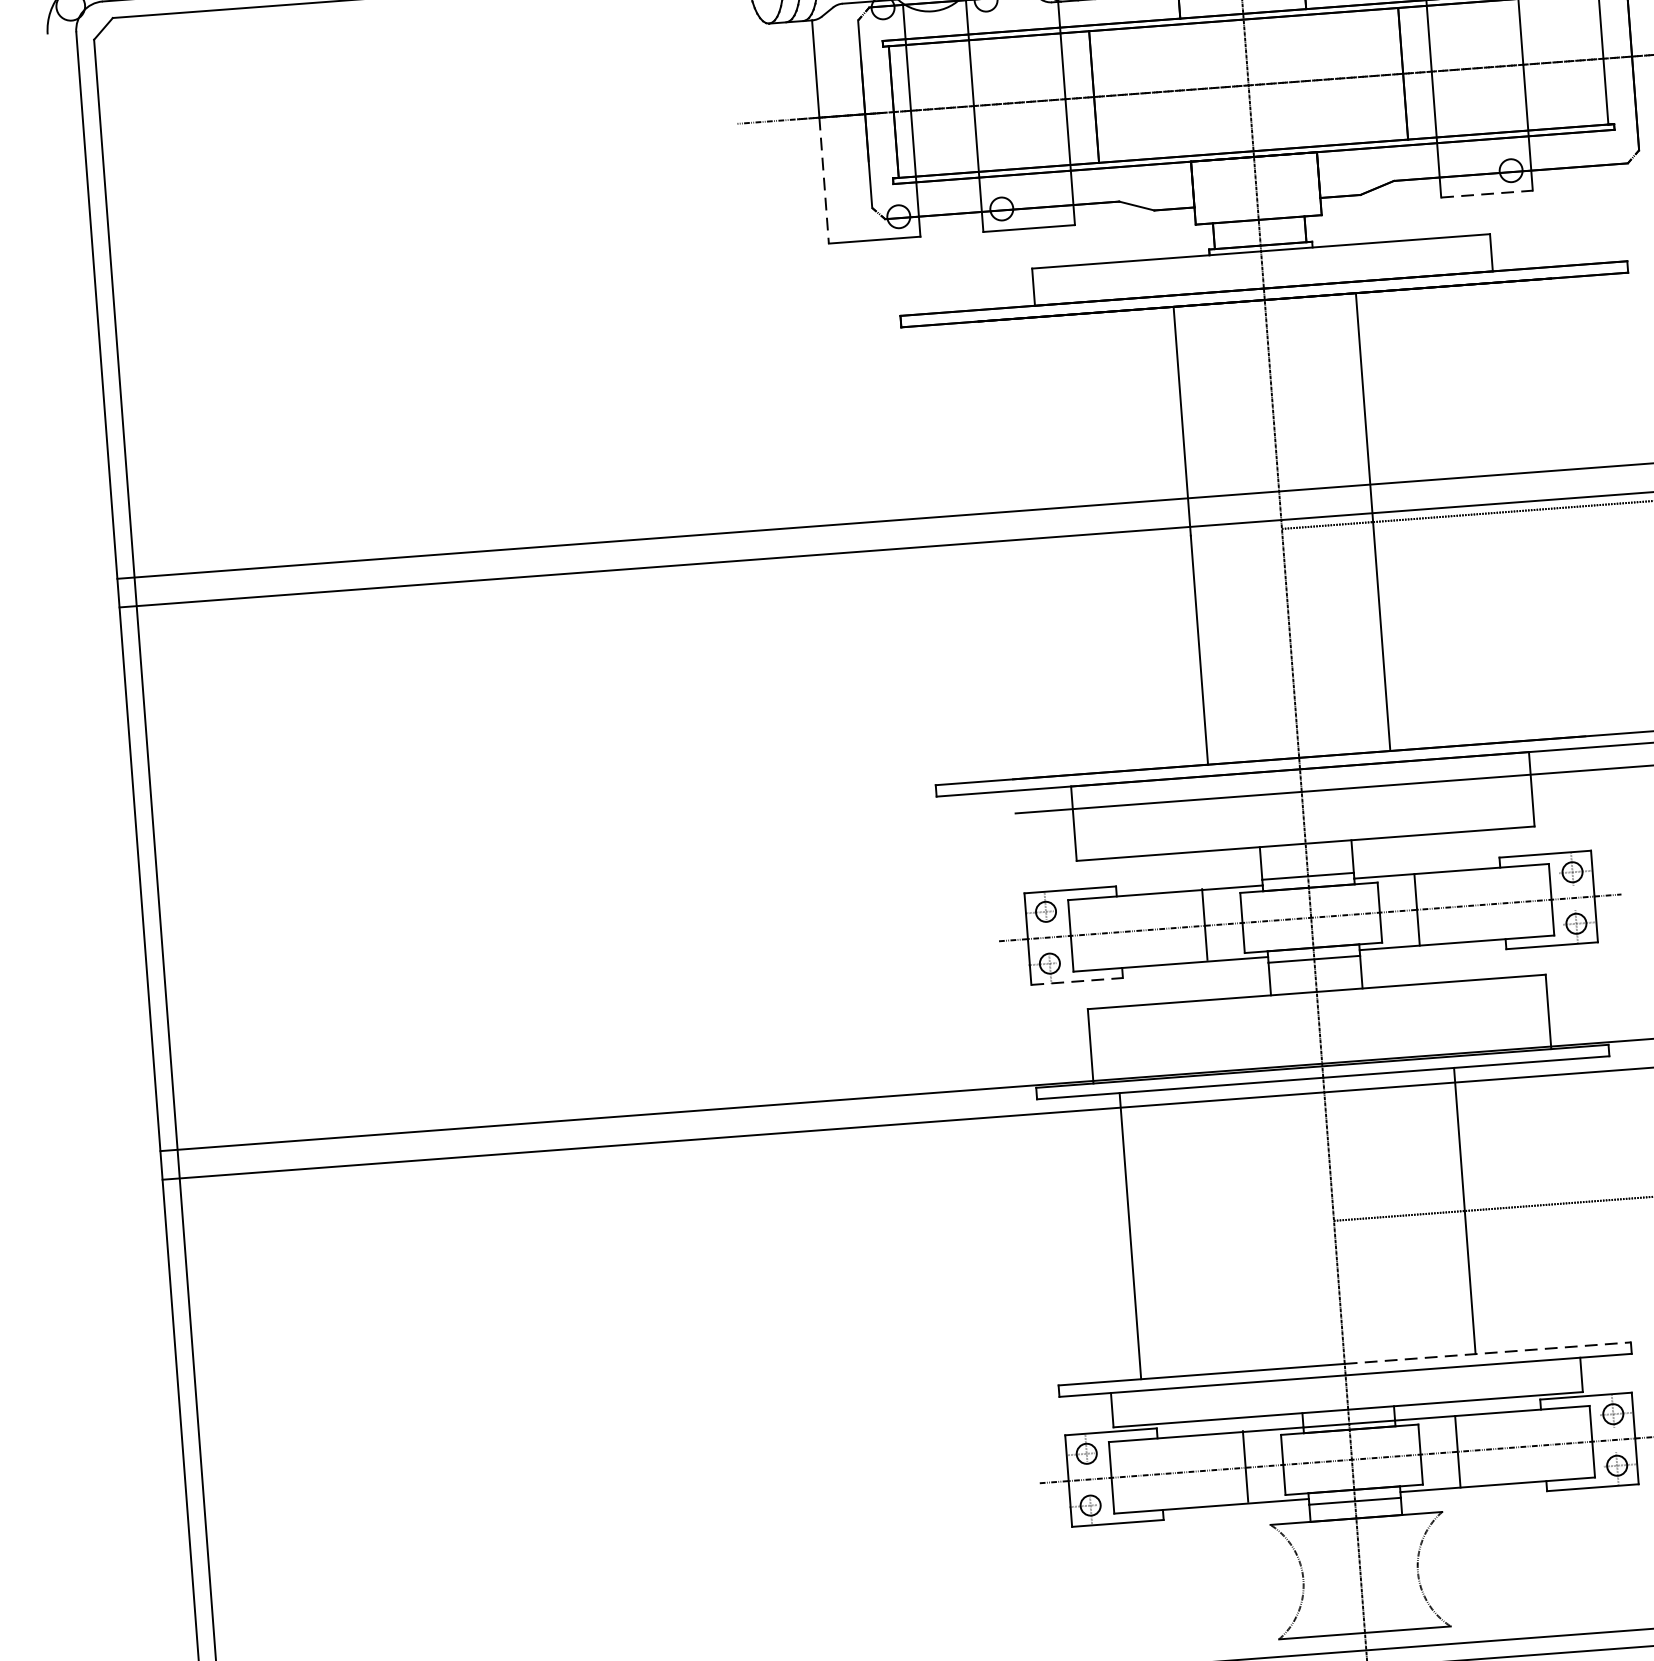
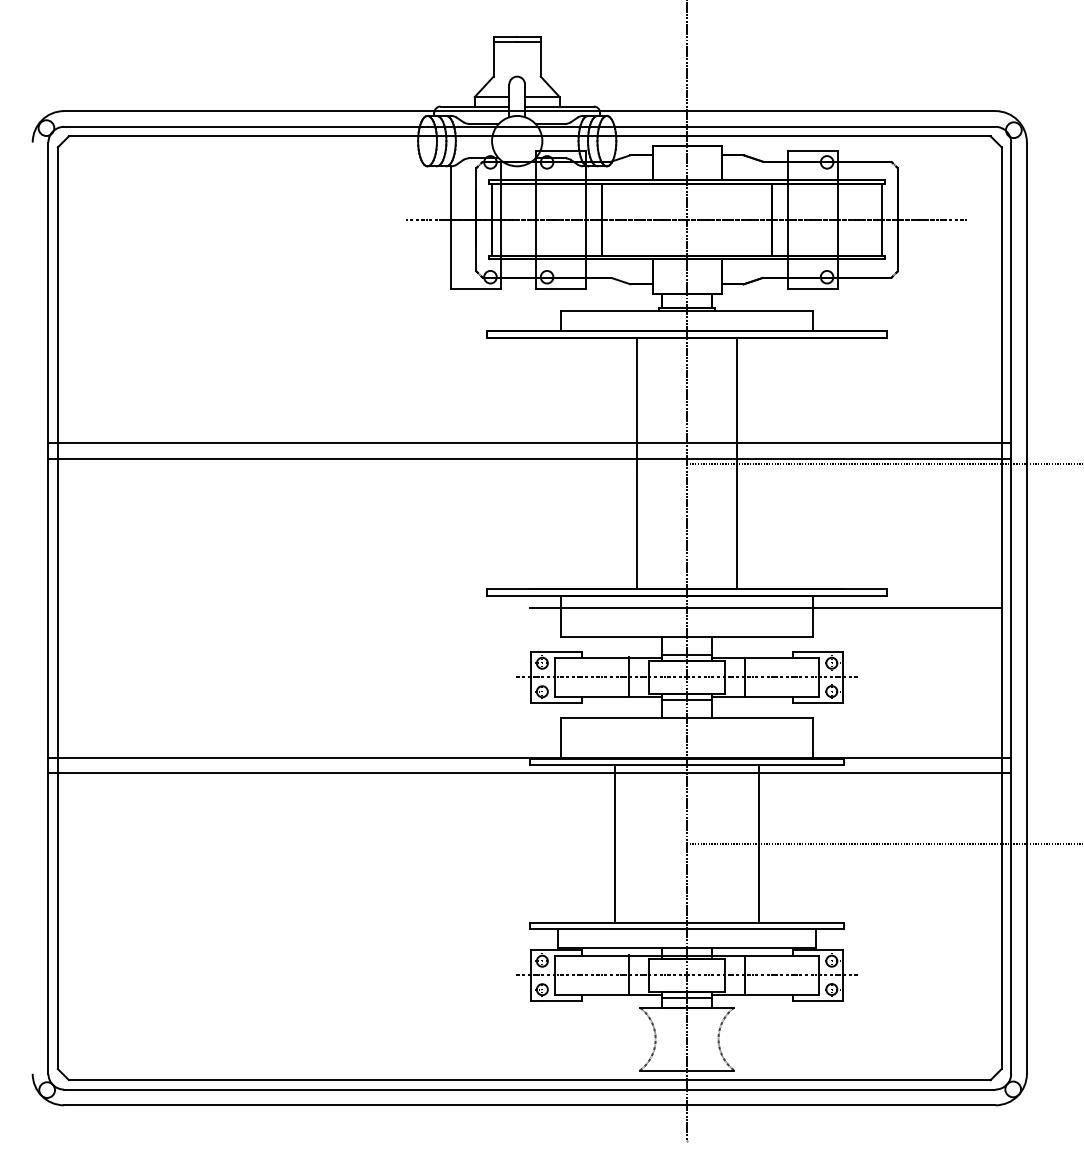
line: (824, 180) -> (451, 254), dashed -> solid
line: (1488, 194) -> (813, 289), dashed -> solid
line: (1078, 981) -> (557, 702), dashed -> solid
line: (1130, 1235) -> (615, 843), moved
line: (1487, 1352) -> (765, 922), dashed -> solid

